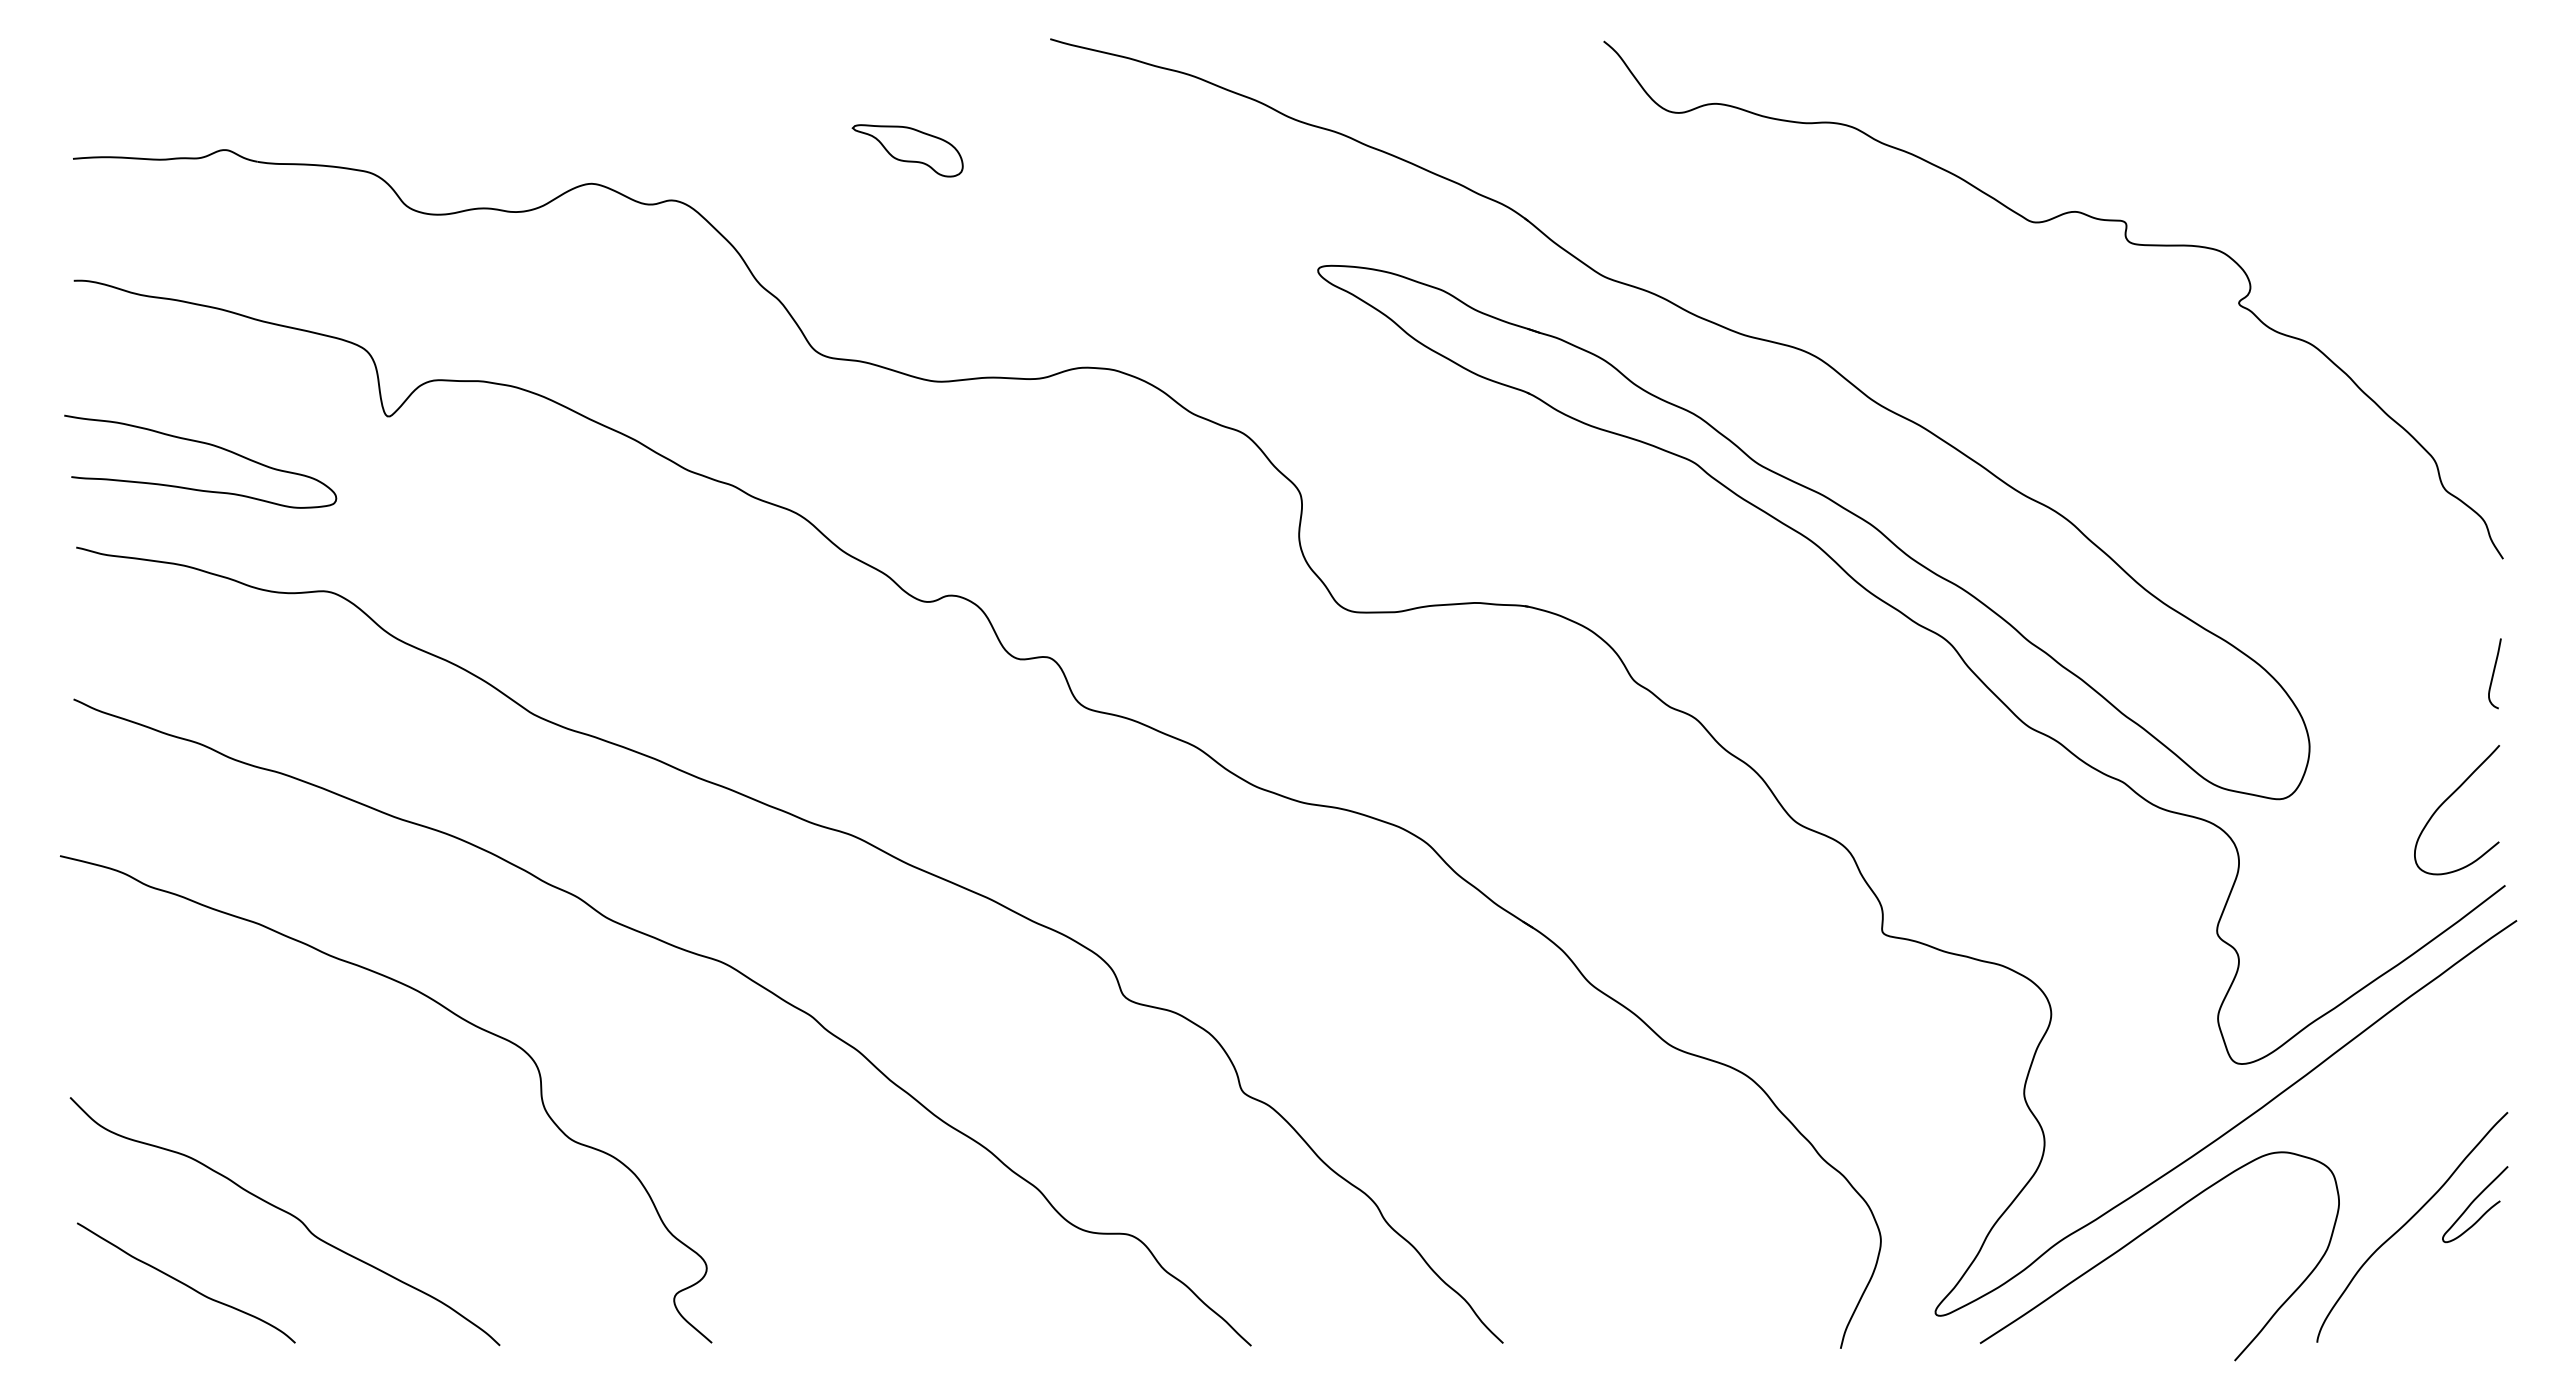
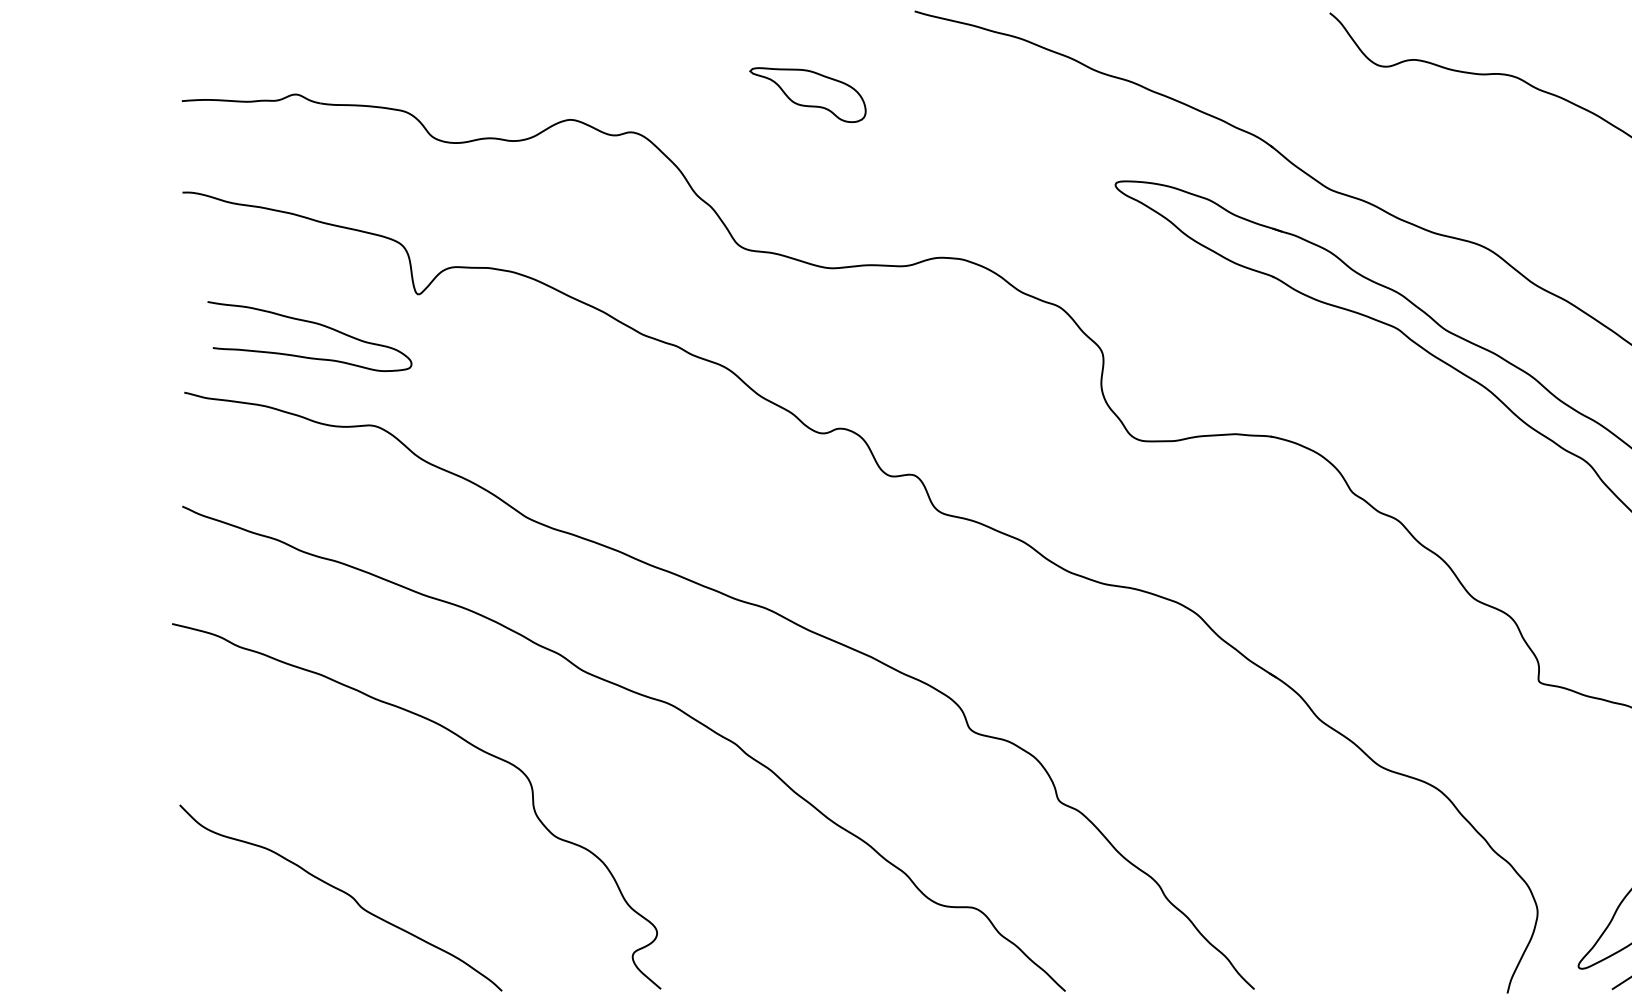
part: (907, 150) -> (807, 94), size x1.4
curve: (205, 444) -> (313, 323), moved
curve: (185, 1283) -> (266, 944), removed

